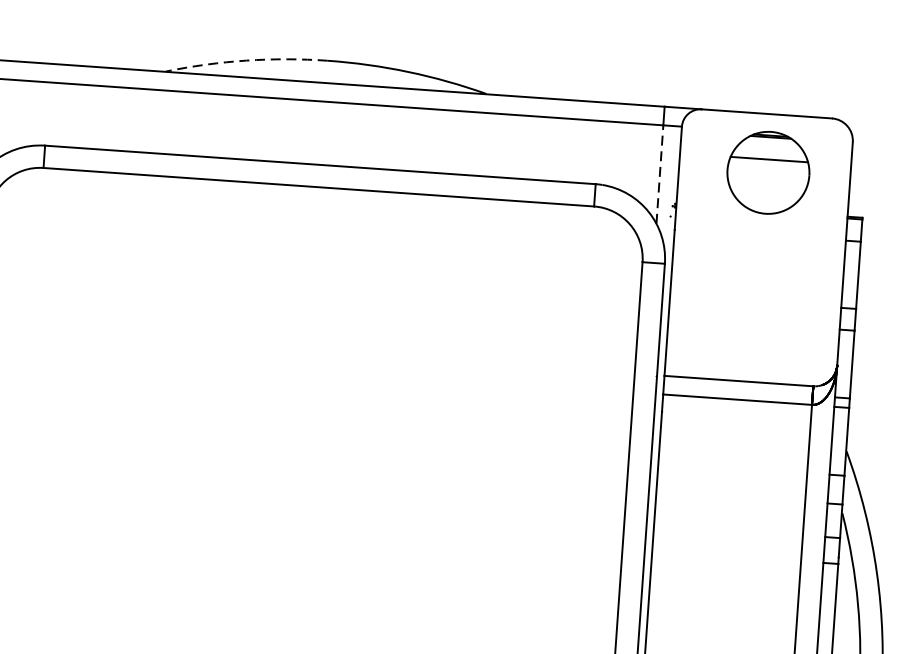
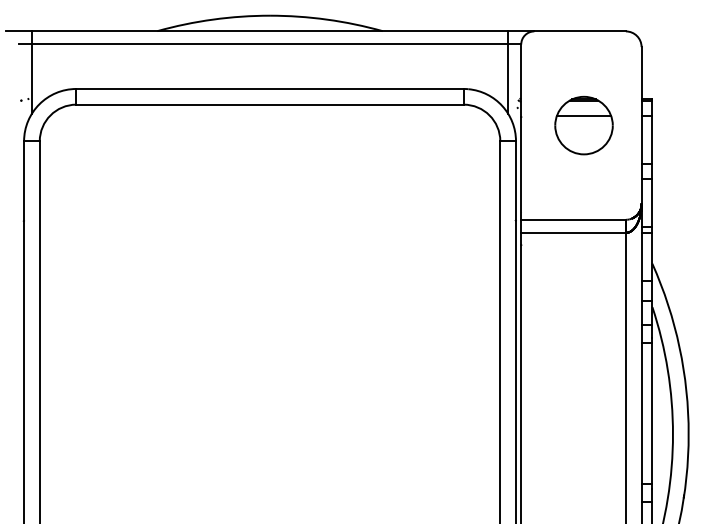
arc: (246, 60) -> (213, 19), dashed -> solid
part: (767, 172) -> (583, 125), moved
line: (660, 175) -> (508, 79), dashed -> solid

